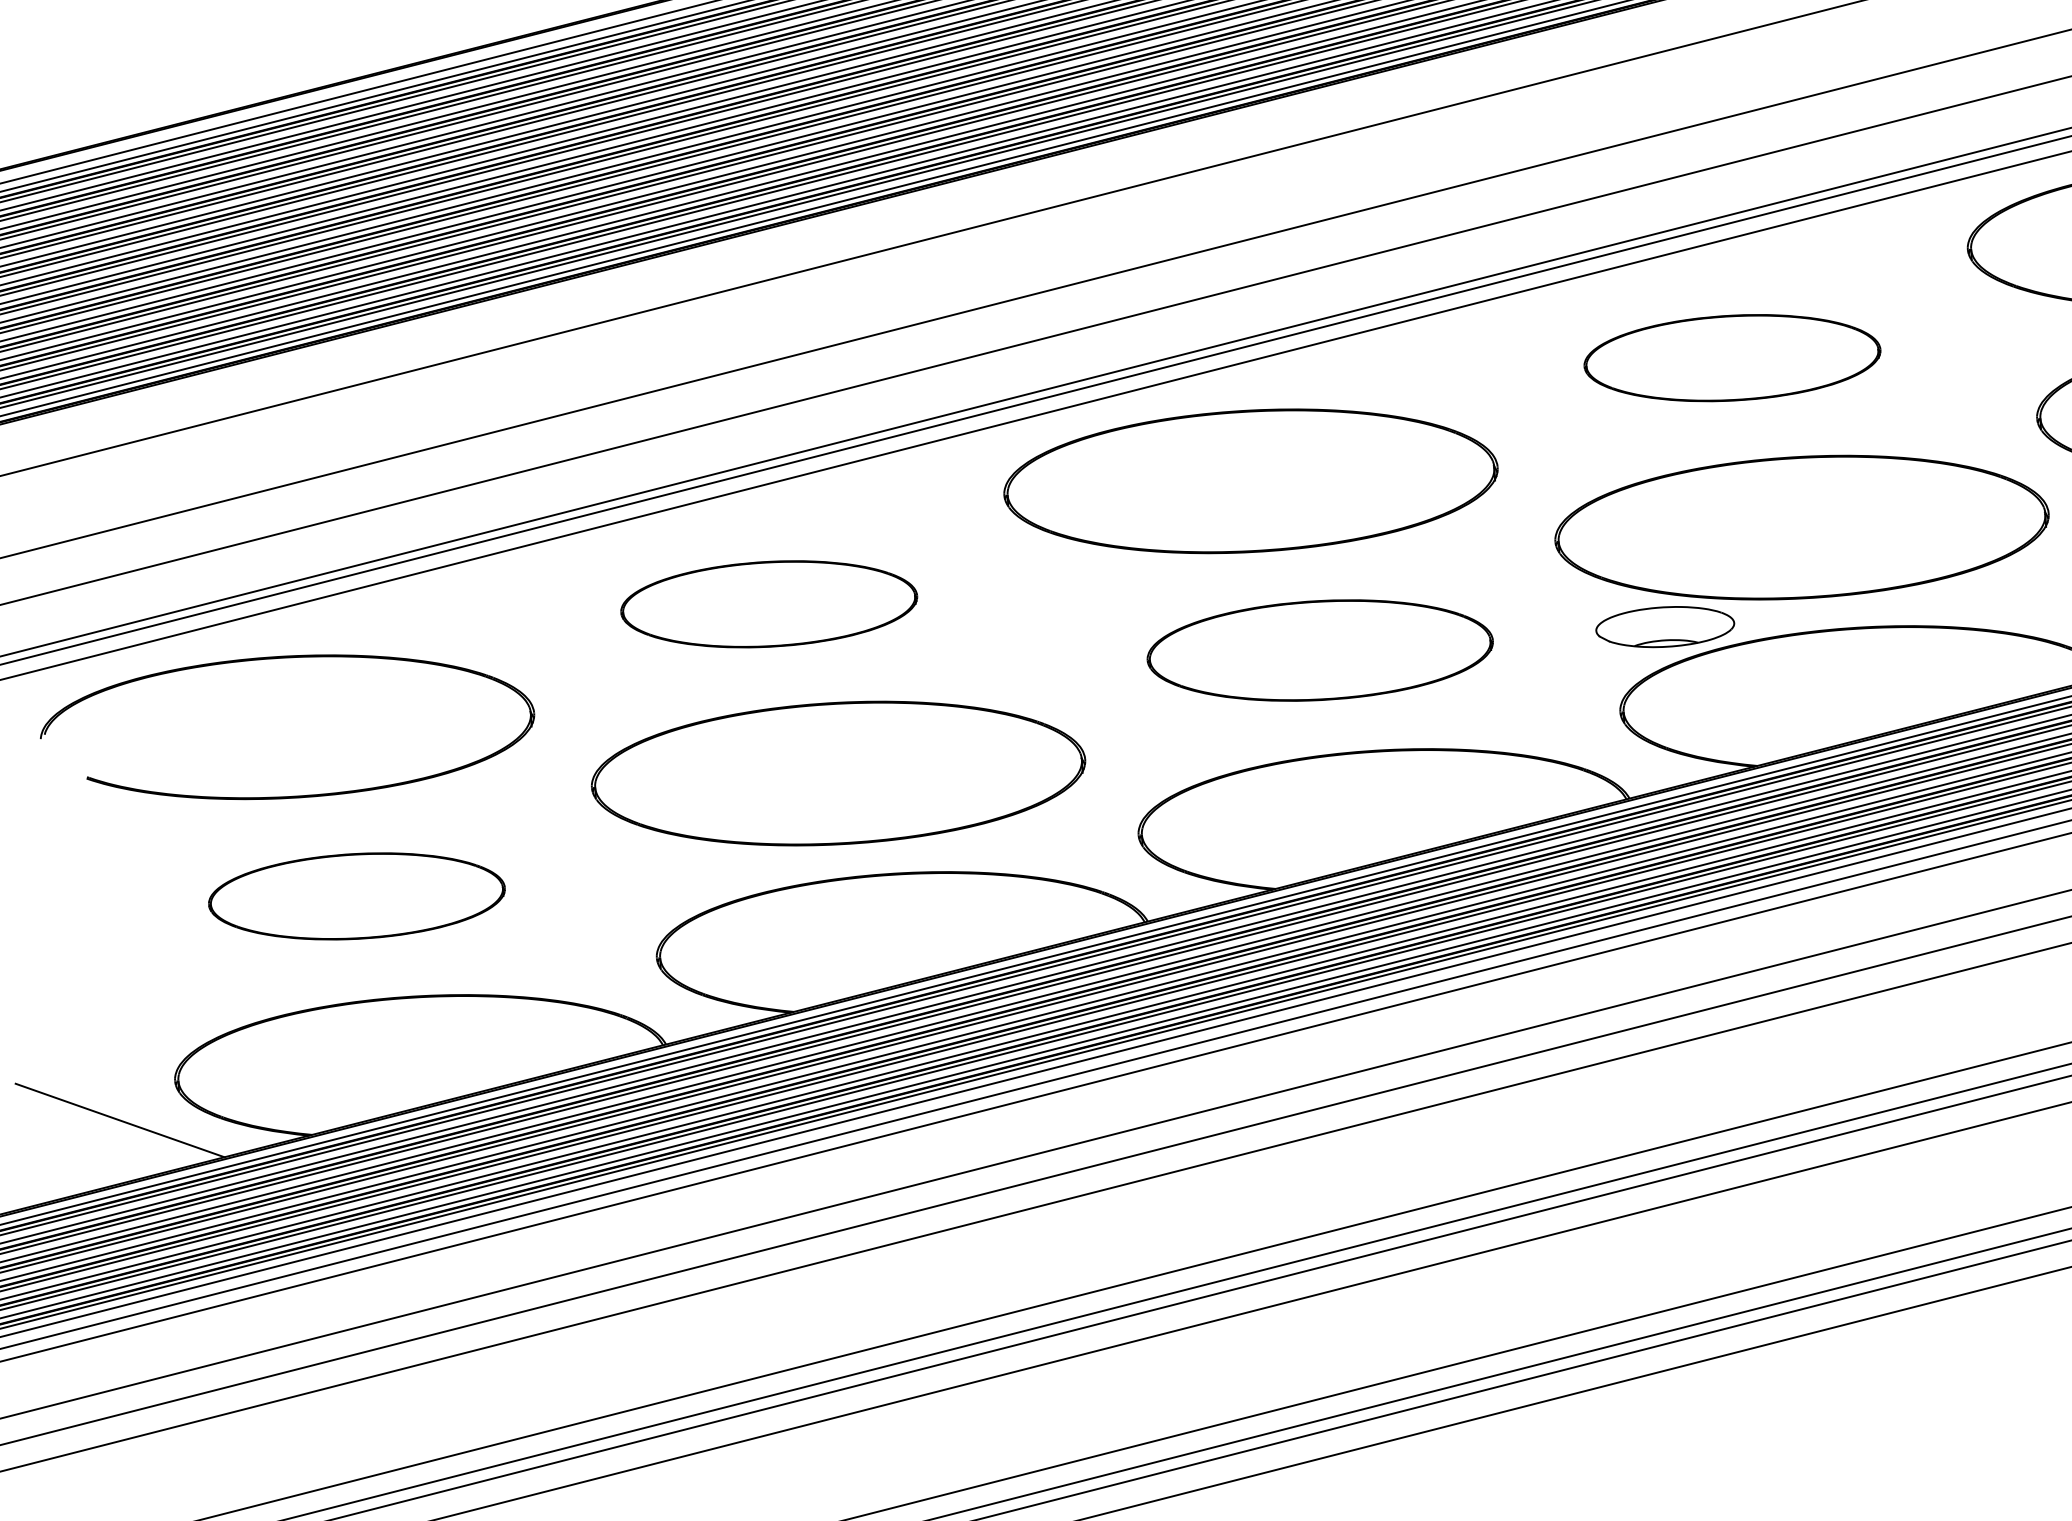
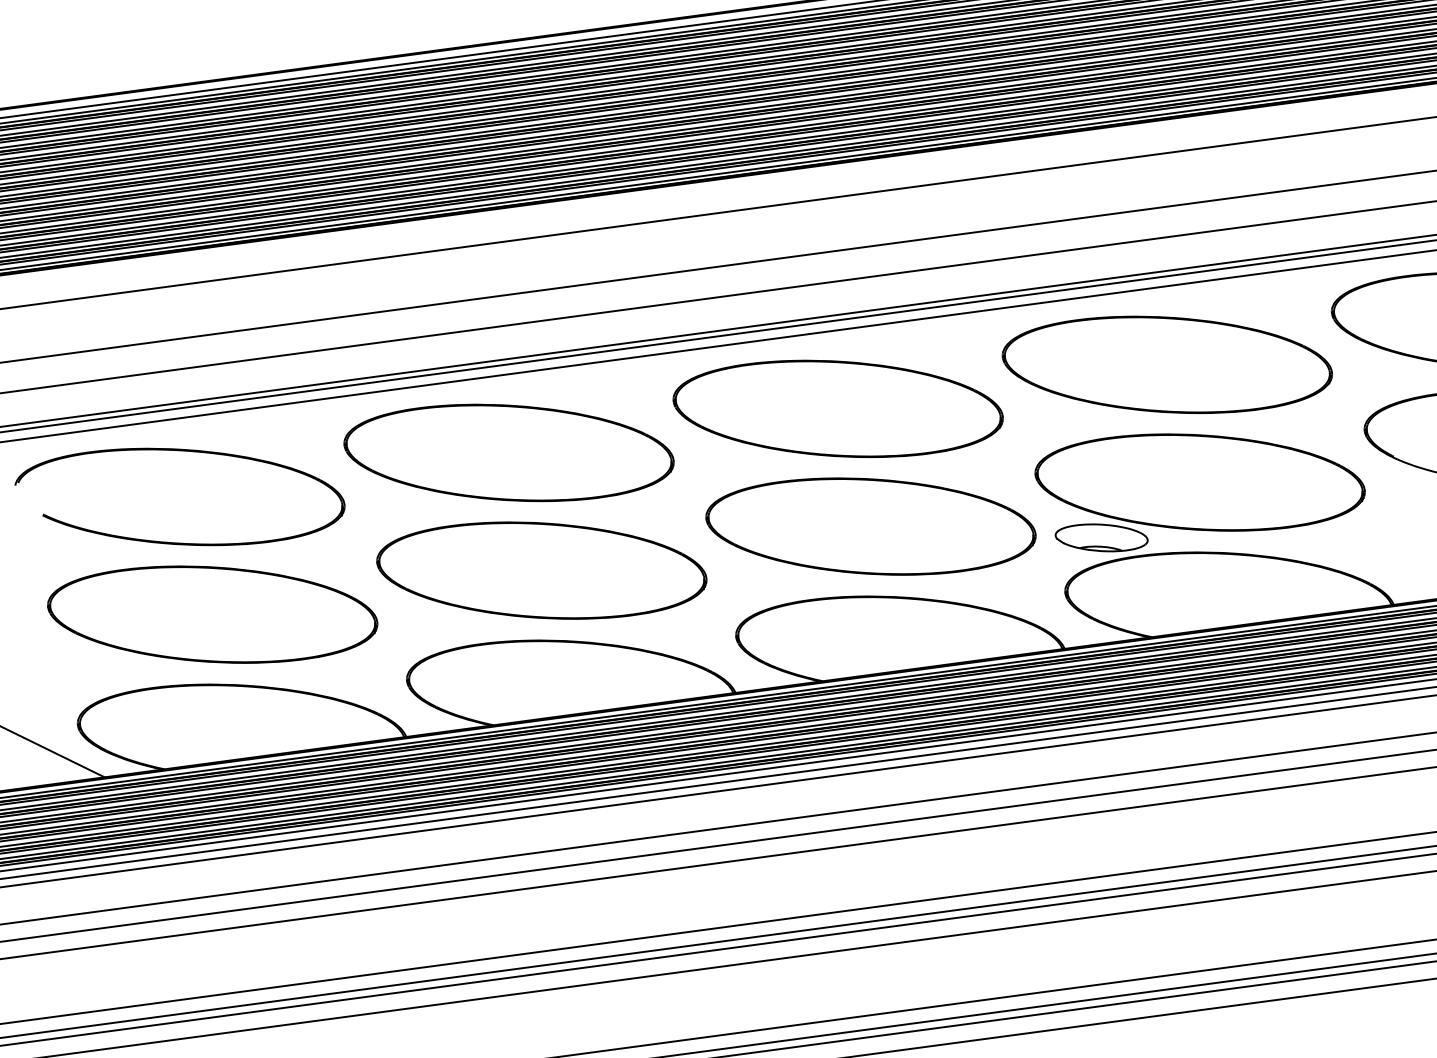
part: (1731, 357) -> (1166, 364), size x1.67
part: (768, 603) -> (508, 452), size x1.67
part: (1319, 650) -> (870, 526), size x1.43
part: (356, 896) -> (212, 614), size x1.67

